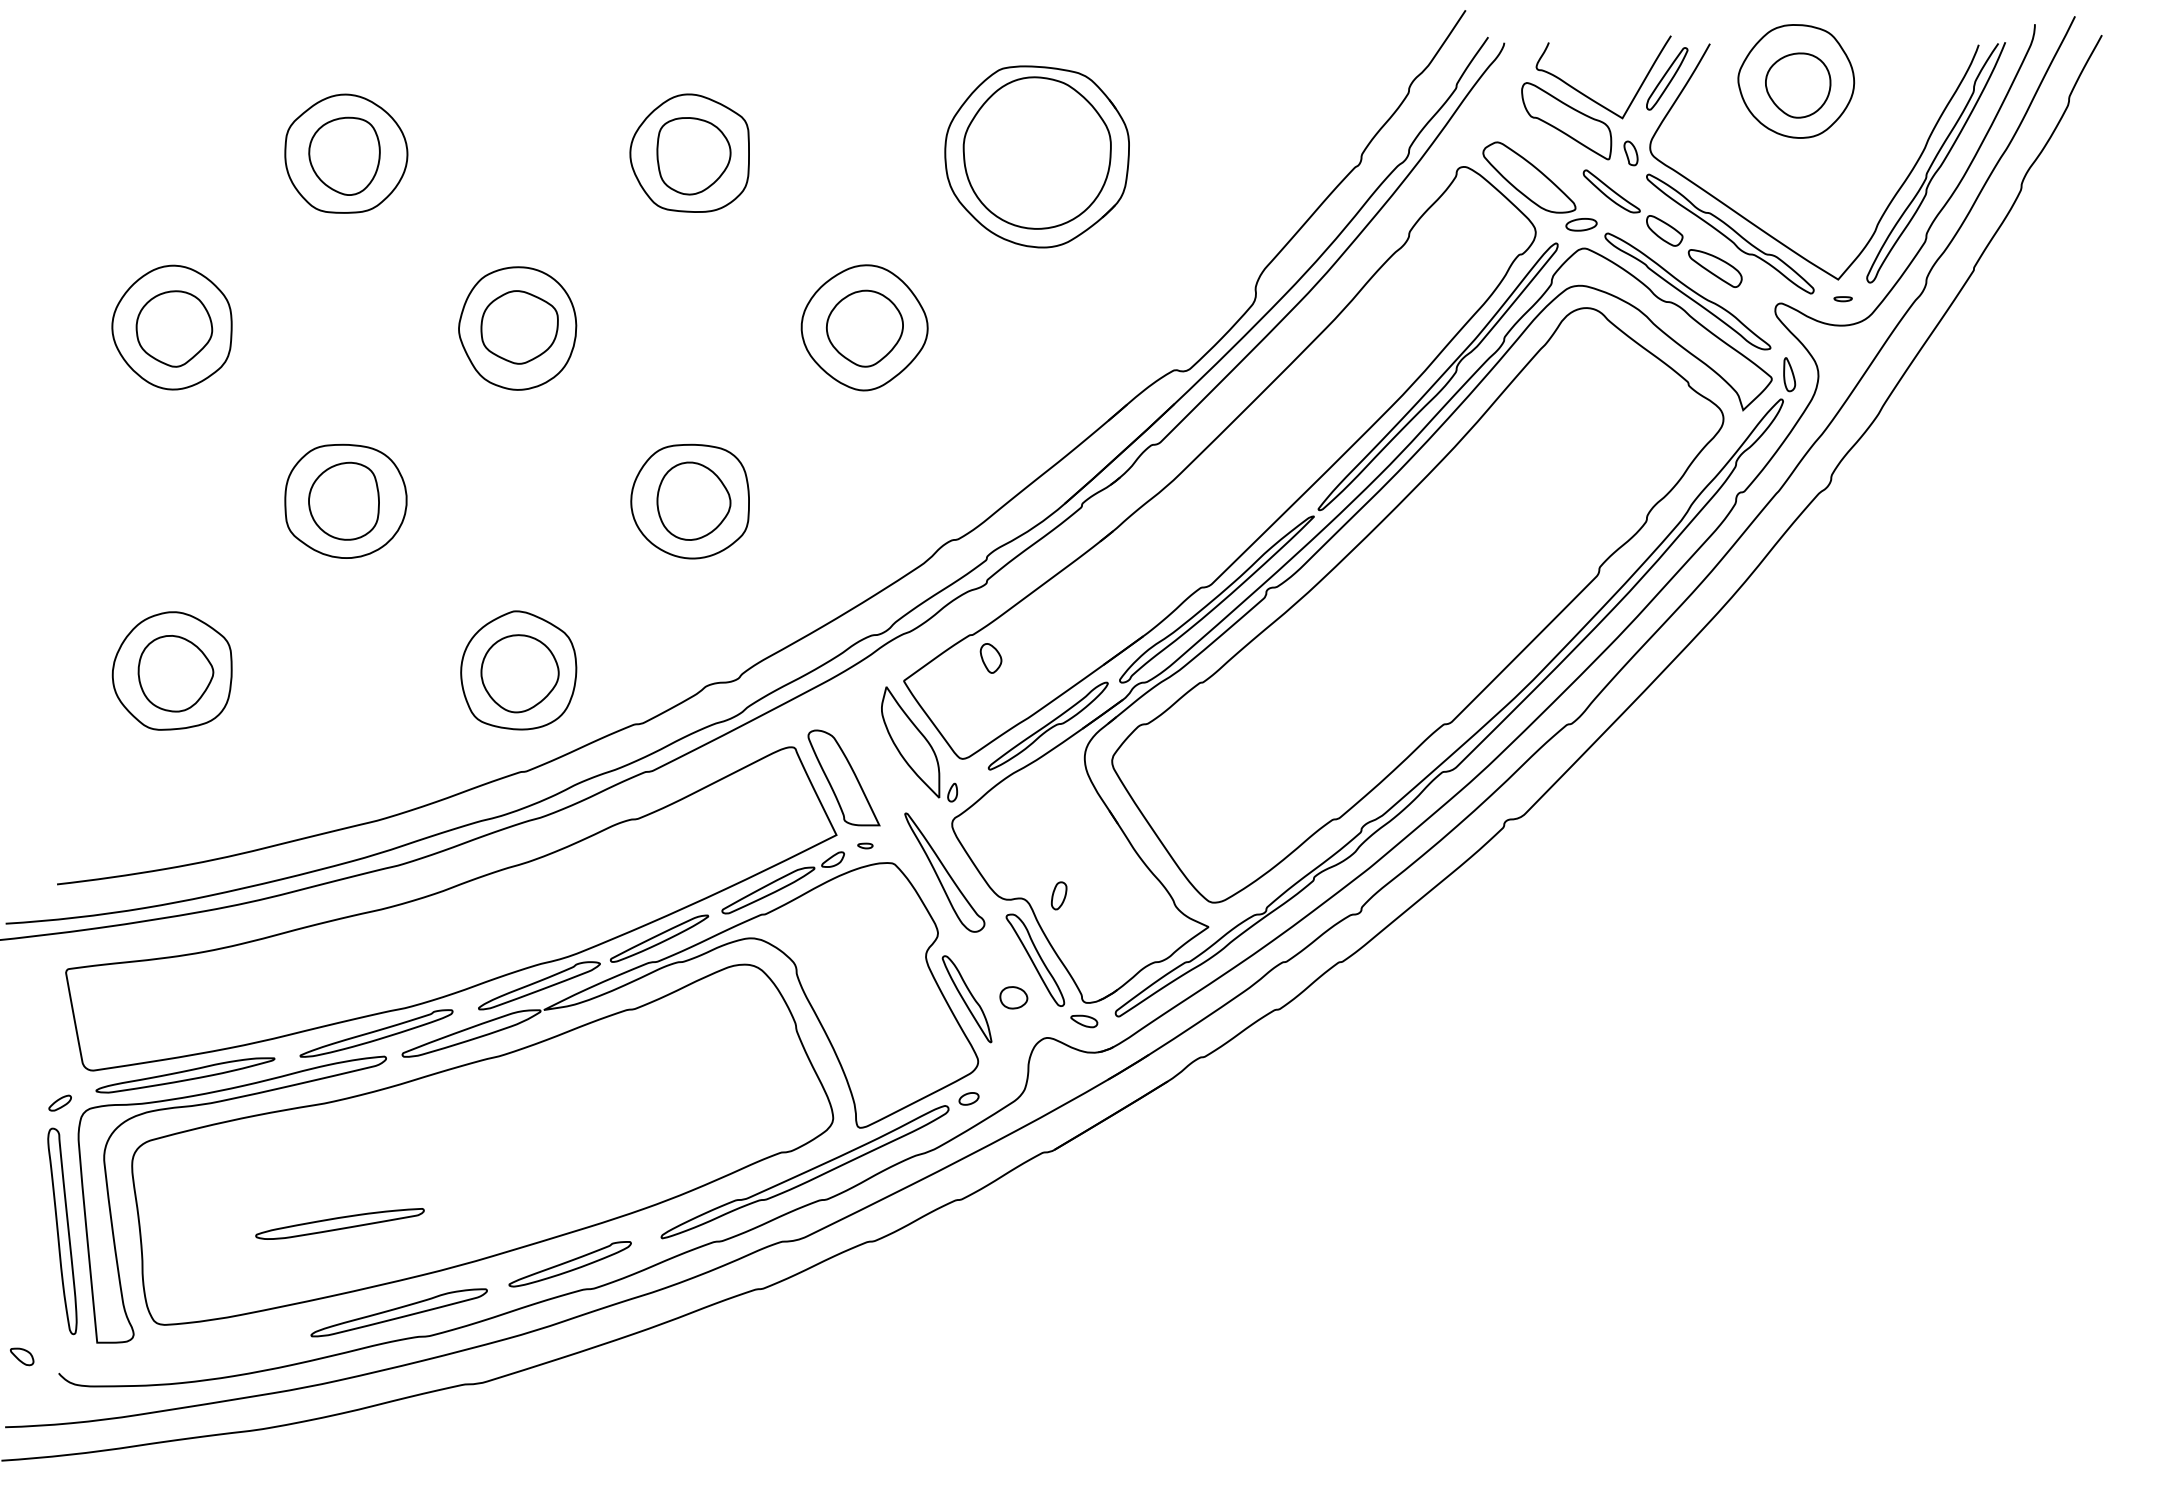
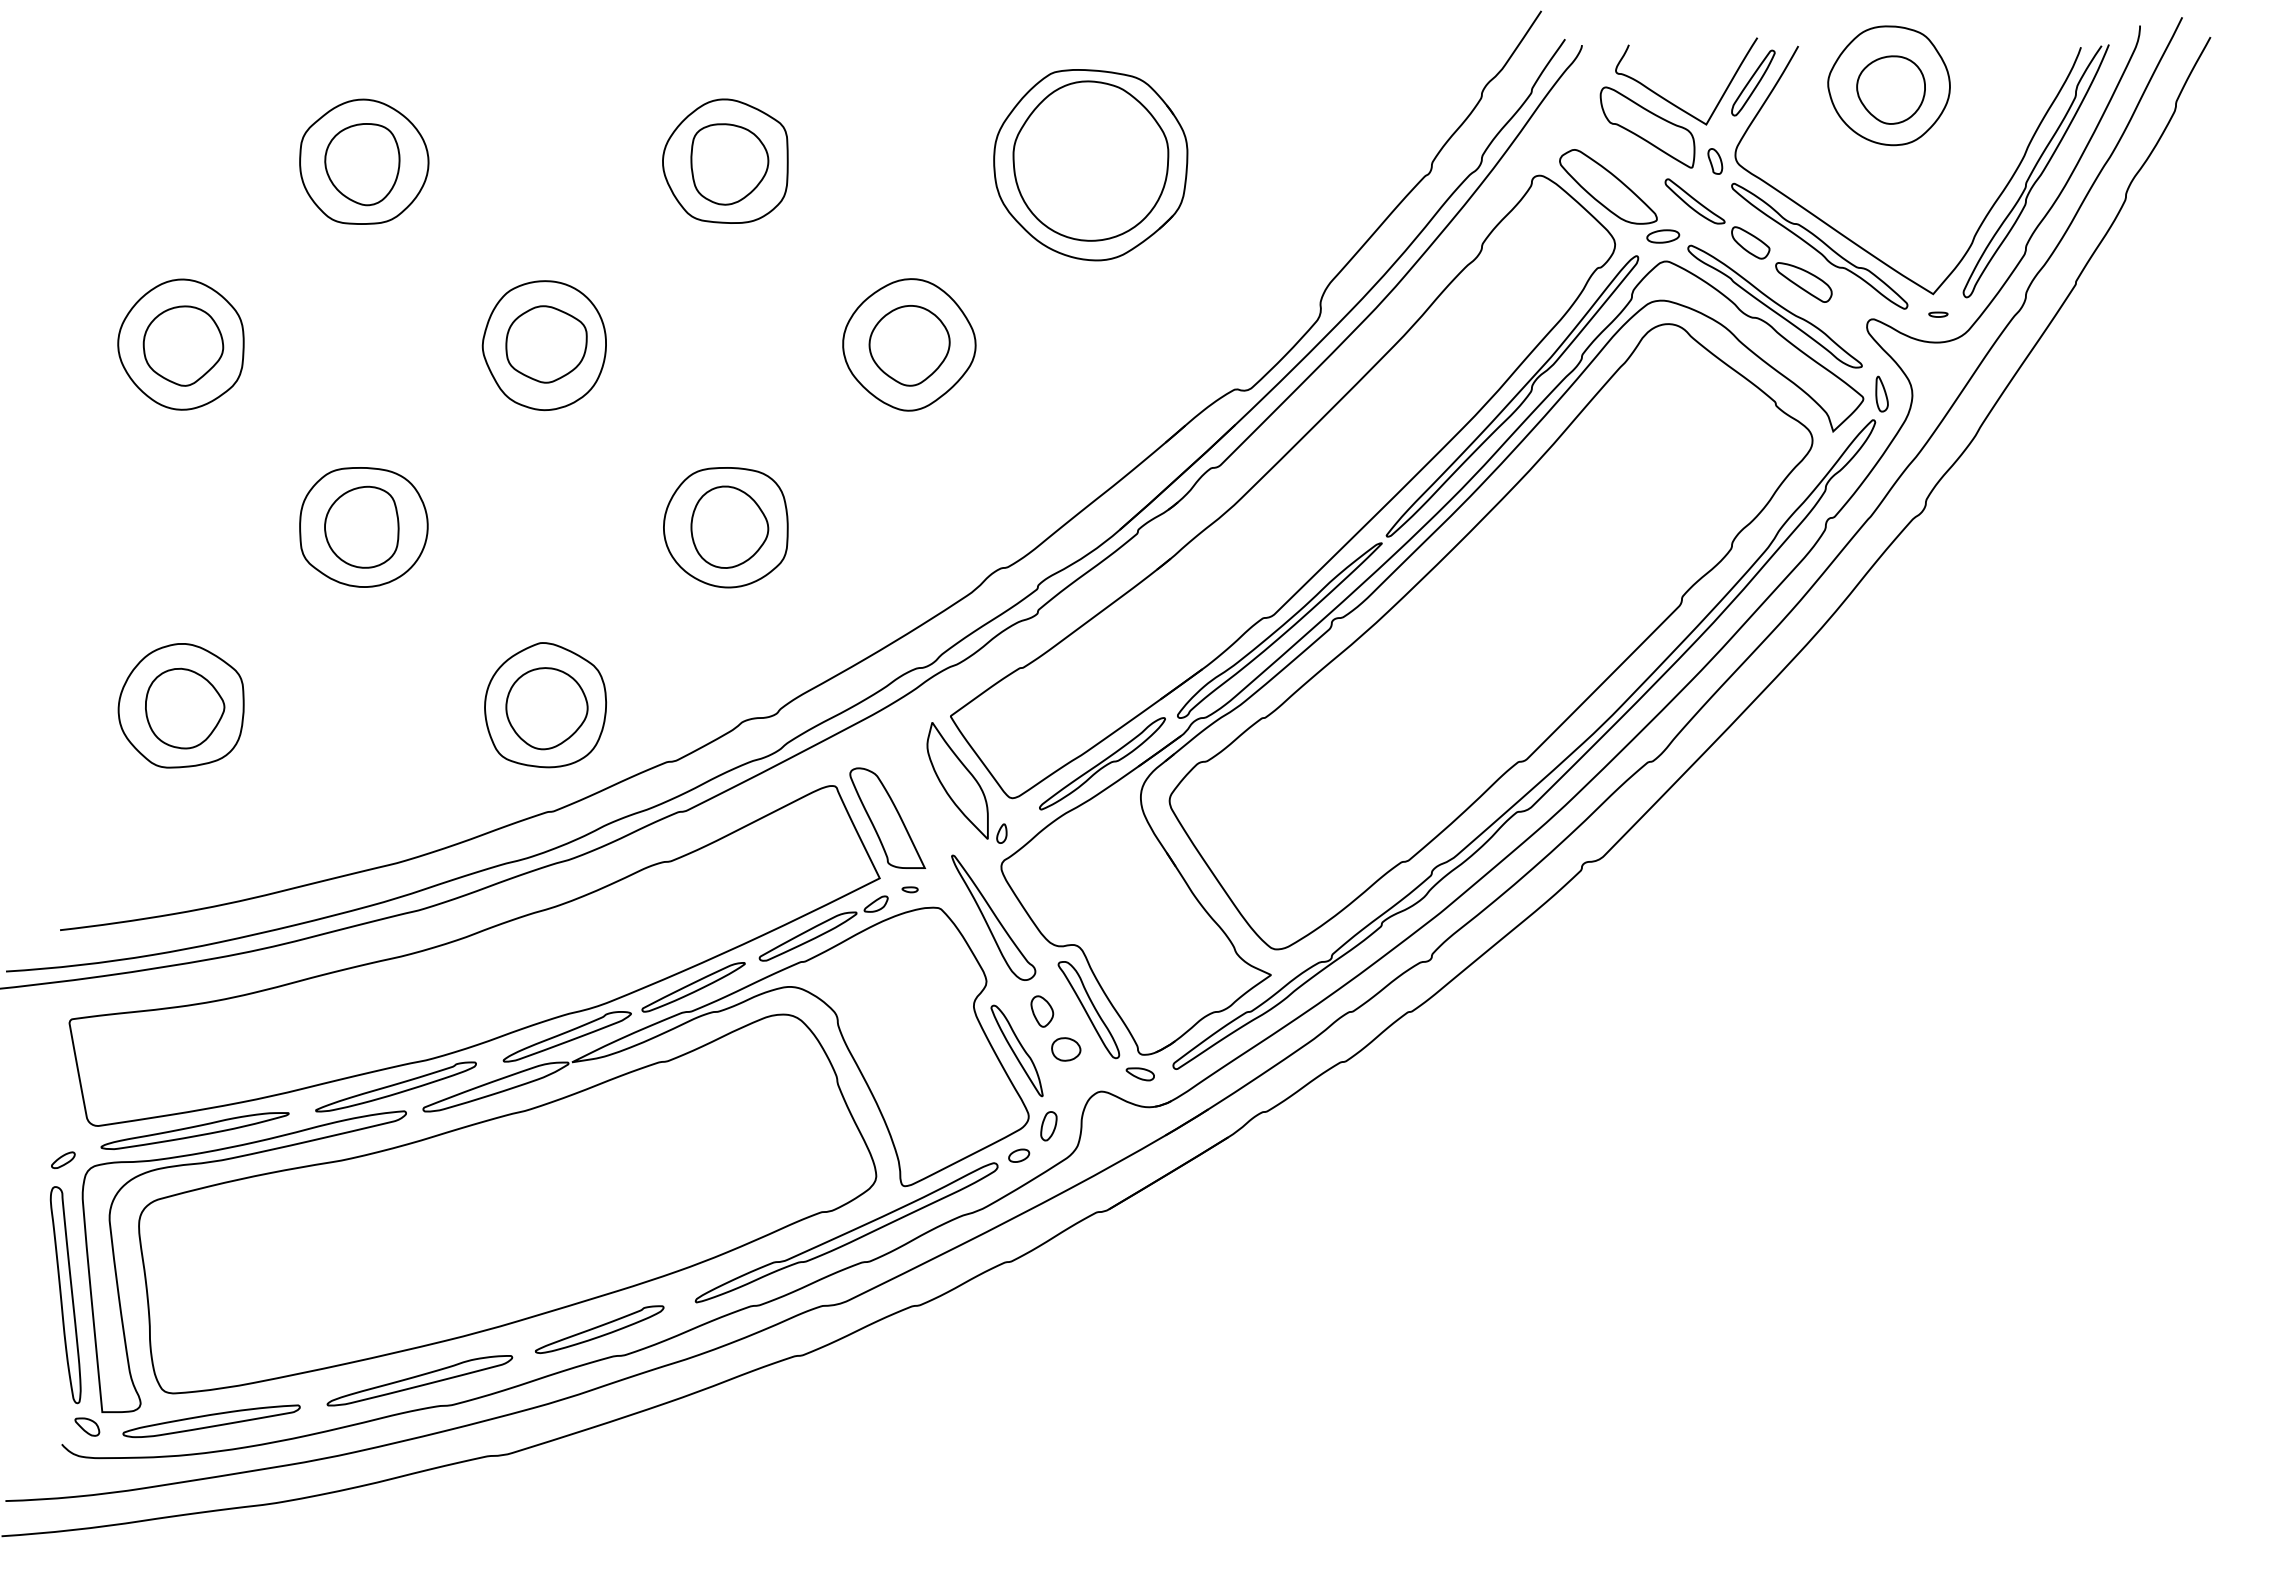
part: (991, 658) -> (1042, 1011), moved
part: (1058, 896) -> (1048, 1126), moved
part: (339, 1224) -> (211, 1421), moved
part: (22, 1356) -> (87, 1426), moved

